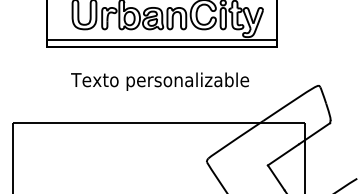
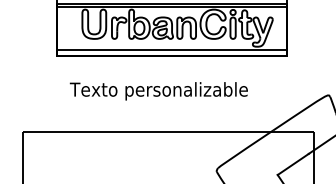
text: (160, 81) -> (159, 91), moved

